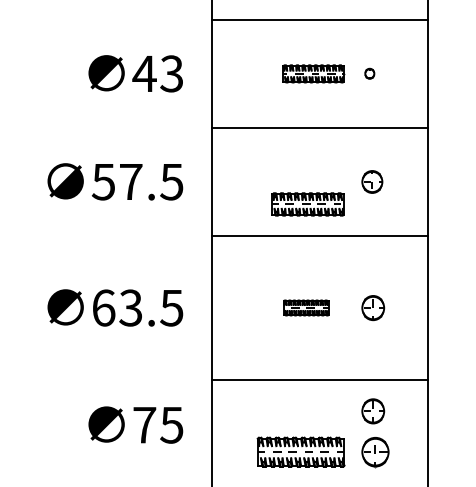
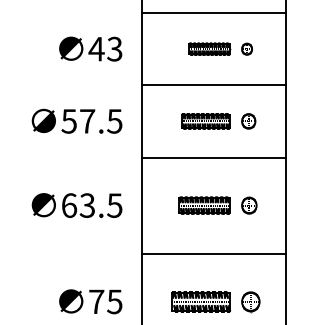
part: (368, 72) -> (246, 48), size x1.67
part: (307, 204) -> (205, 121), moved
part: (306, 307) -> (204, 205), size x1.67
part: (373, 411) -> (249, 274), removed
text: (135, 424) -> (90, 301), moved

